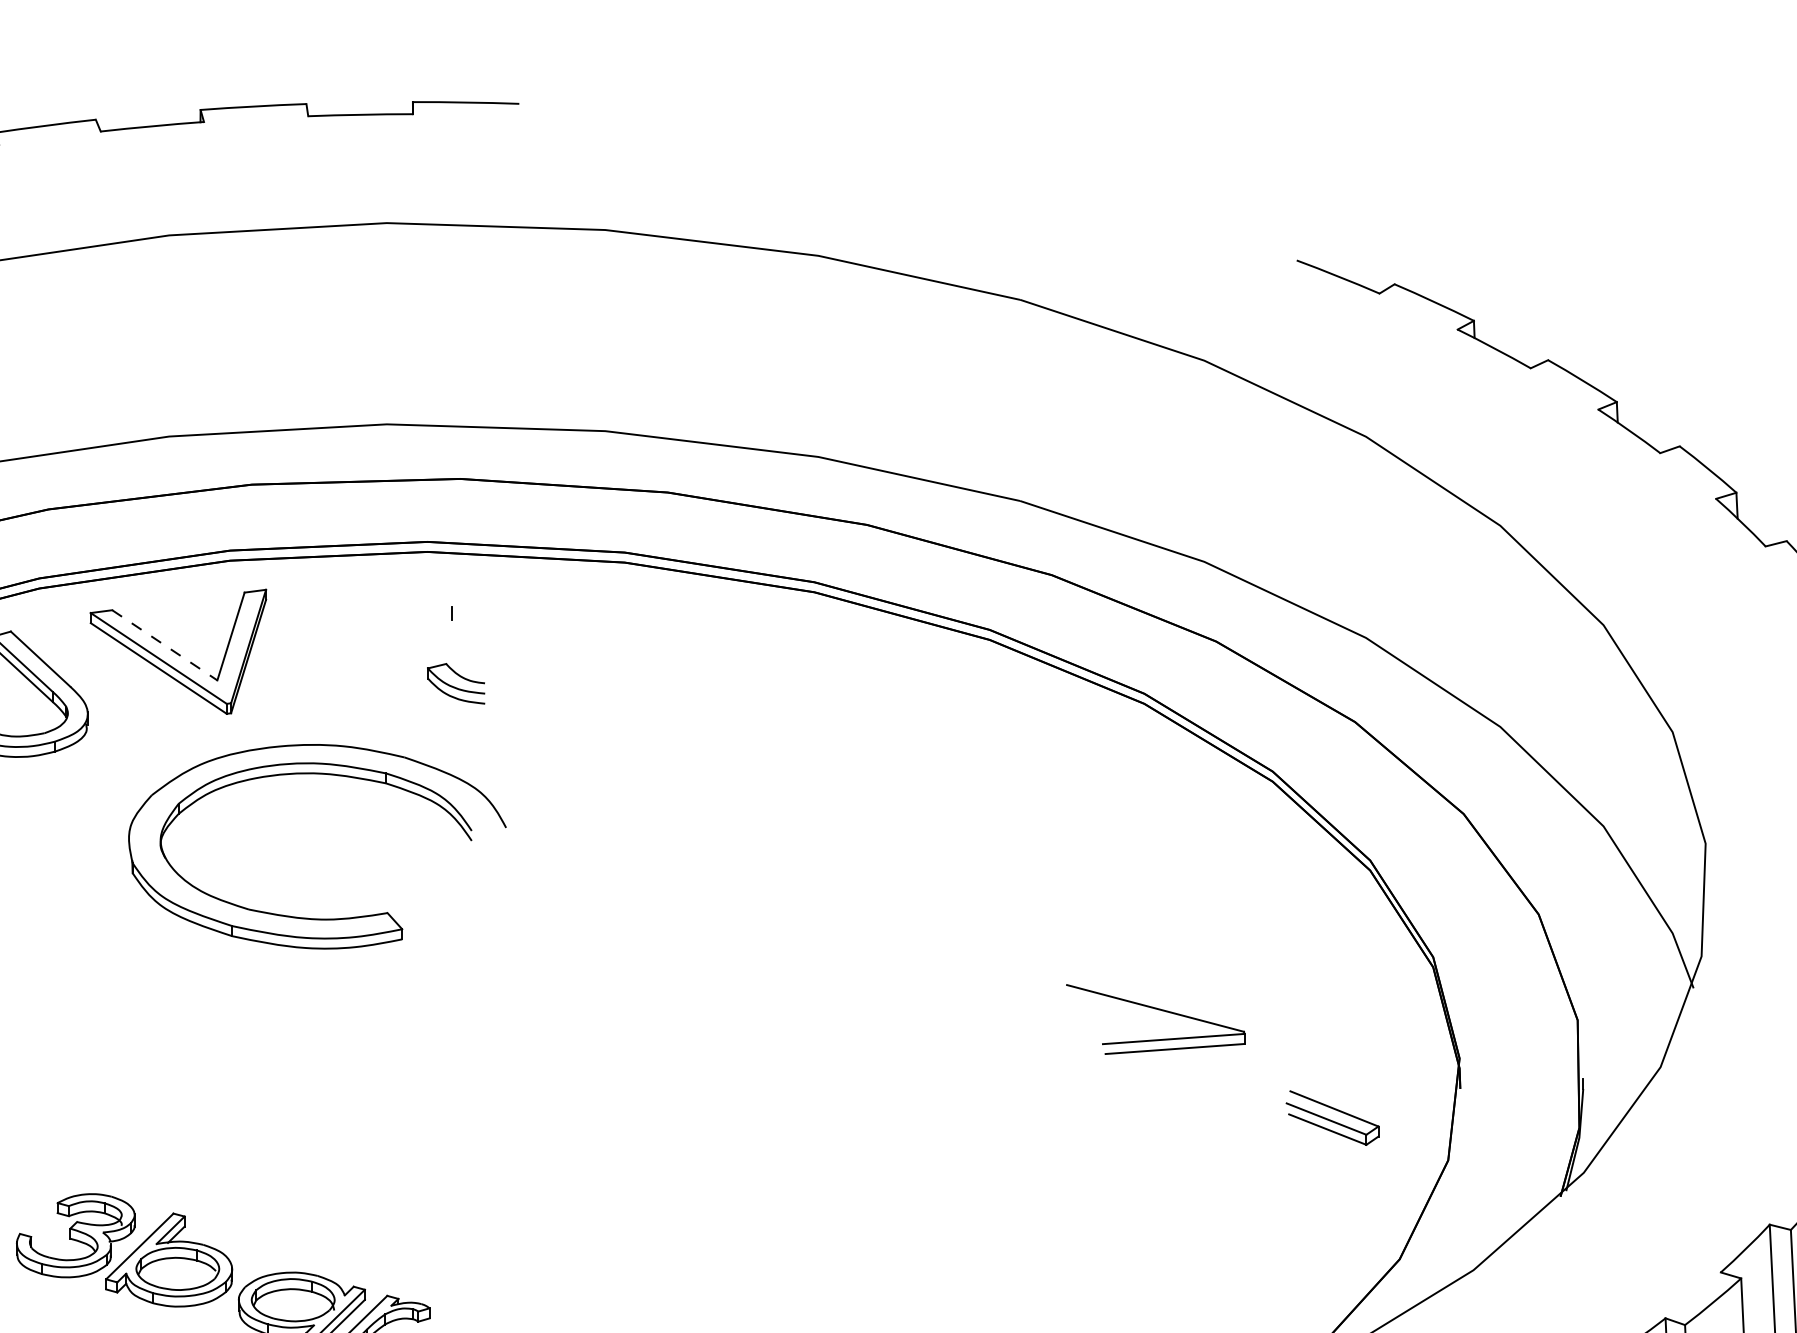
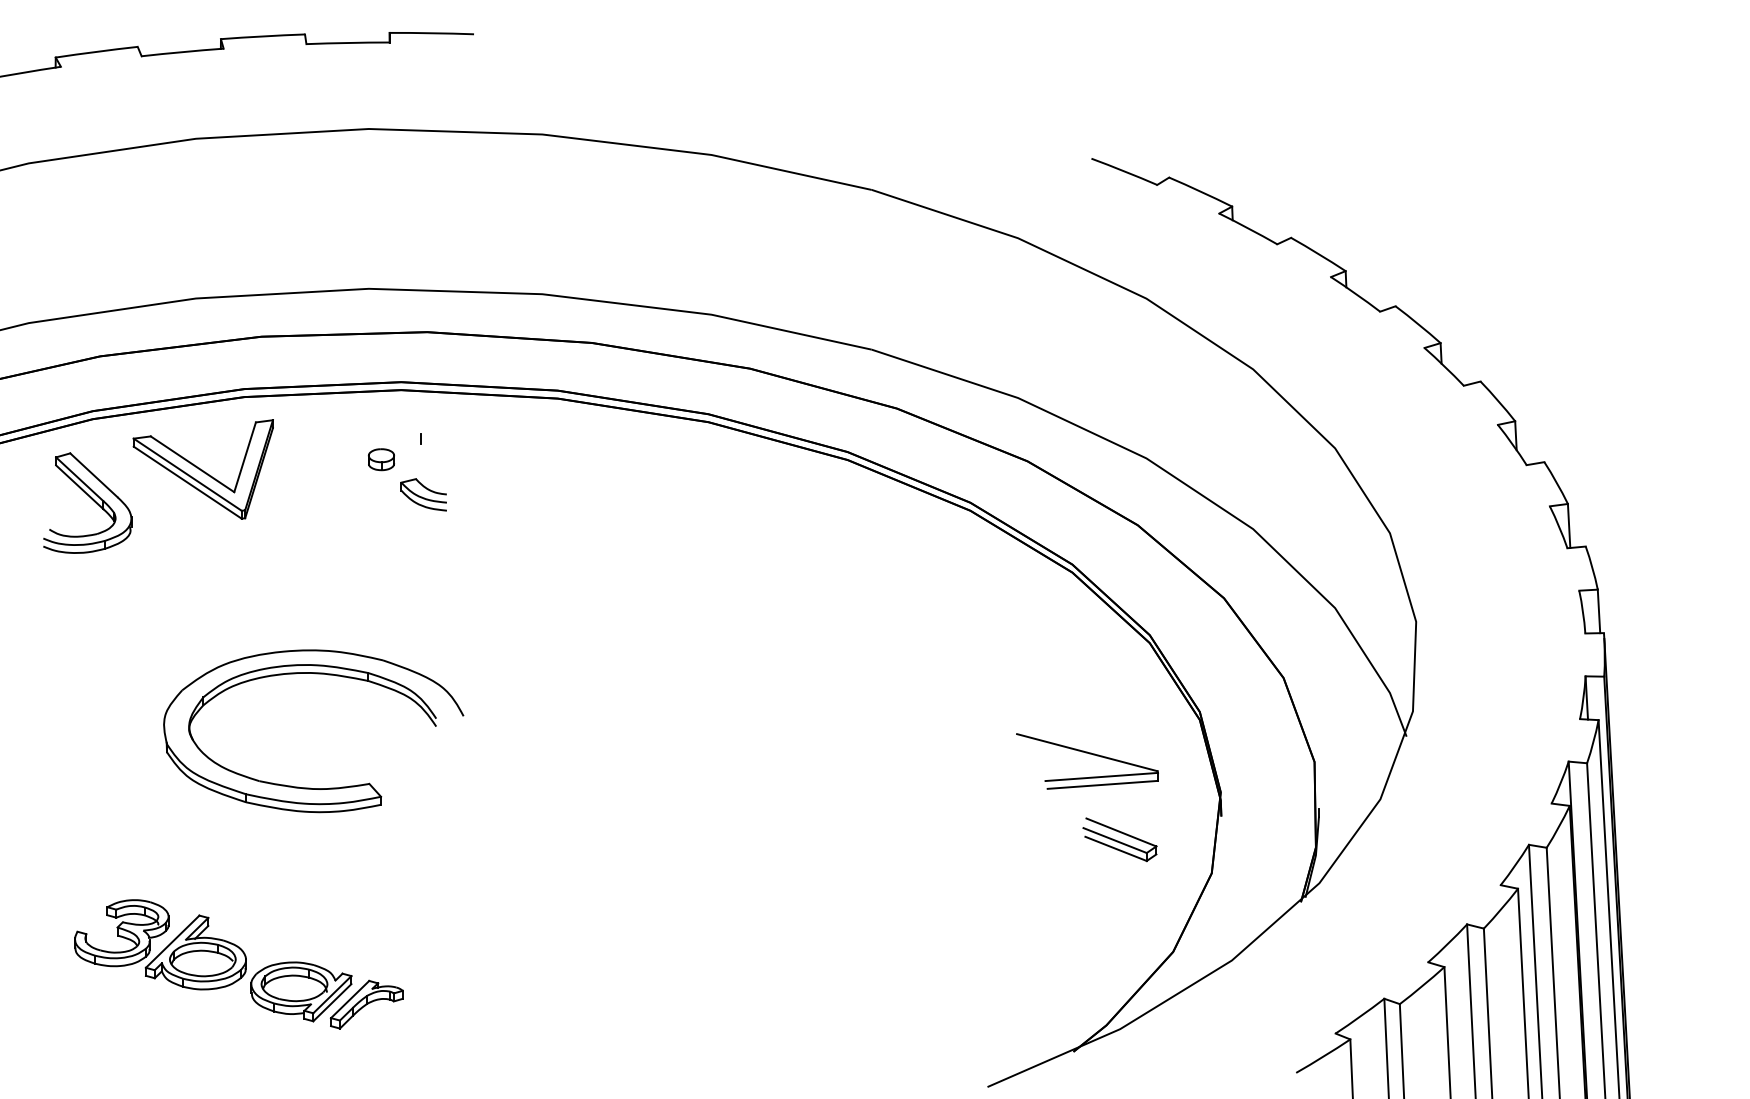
part: (401, 639) -> (380, 459), added
line: (164, 645) -> (192, 464), dashed -> solid
part: (313, 917) -> (310, 787), moved
part: (1158, 1010) -> (1089, 754), moved

